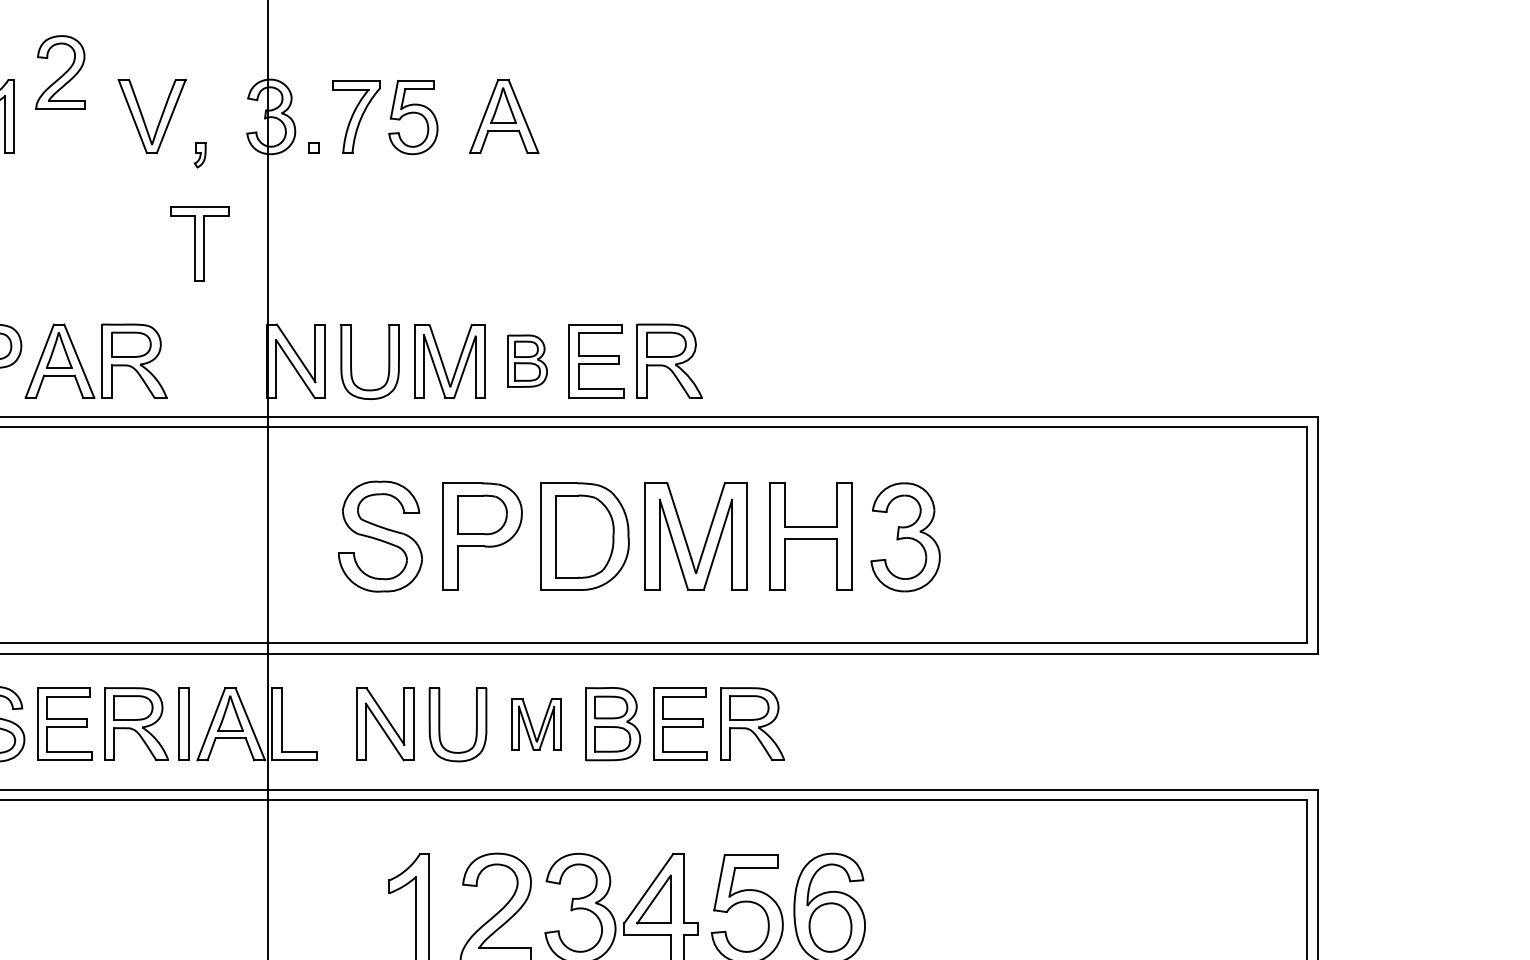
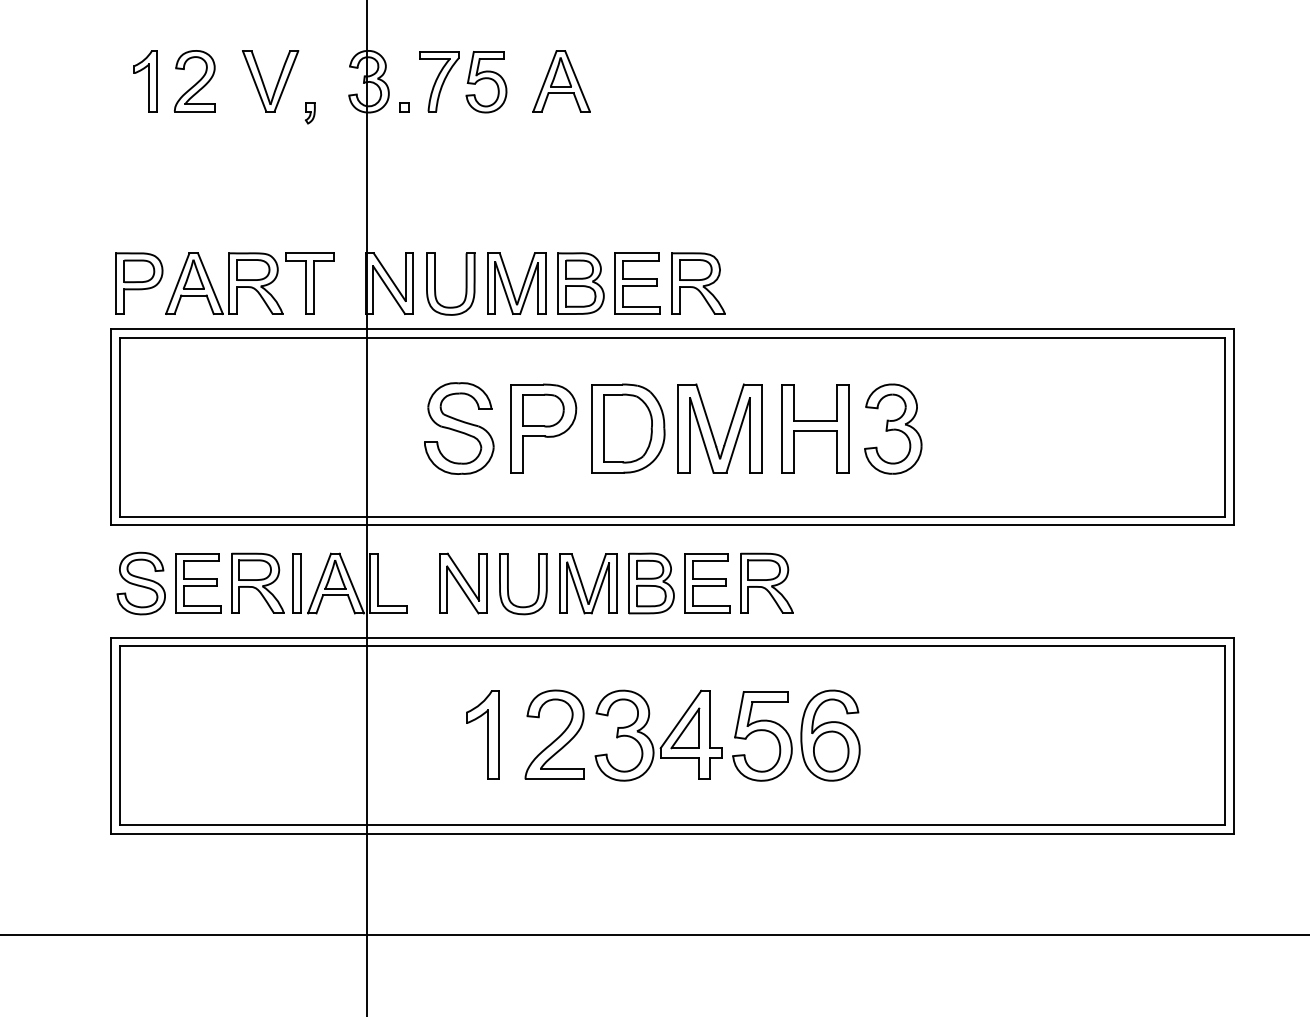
part: (60, 73) -> (194, 81), moved
part: (199, 243) -> (309, 283), moved
part: (527, 361) -> (580, 283), size x1.43
part: (536, 724) -> (588, 583), size x1.43

